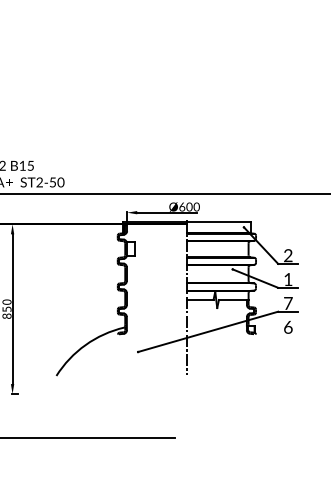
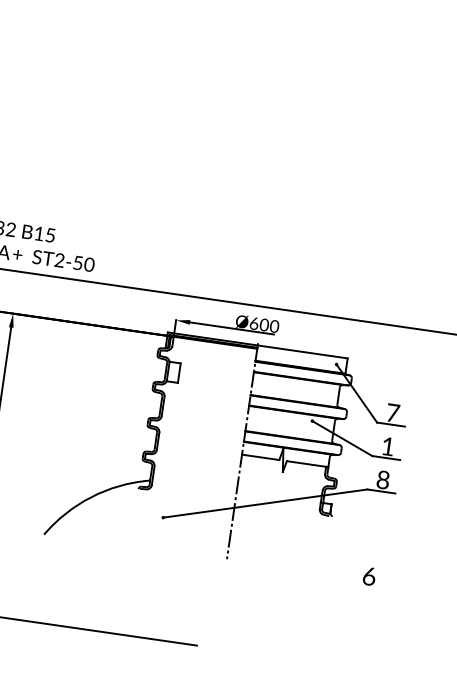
text: (288, 255) -> (393, 412), 2 -> 7
text: (288, 302) -> (383, 478), 7 -> 8
text: (288, 327) -> (369, 576), moved

